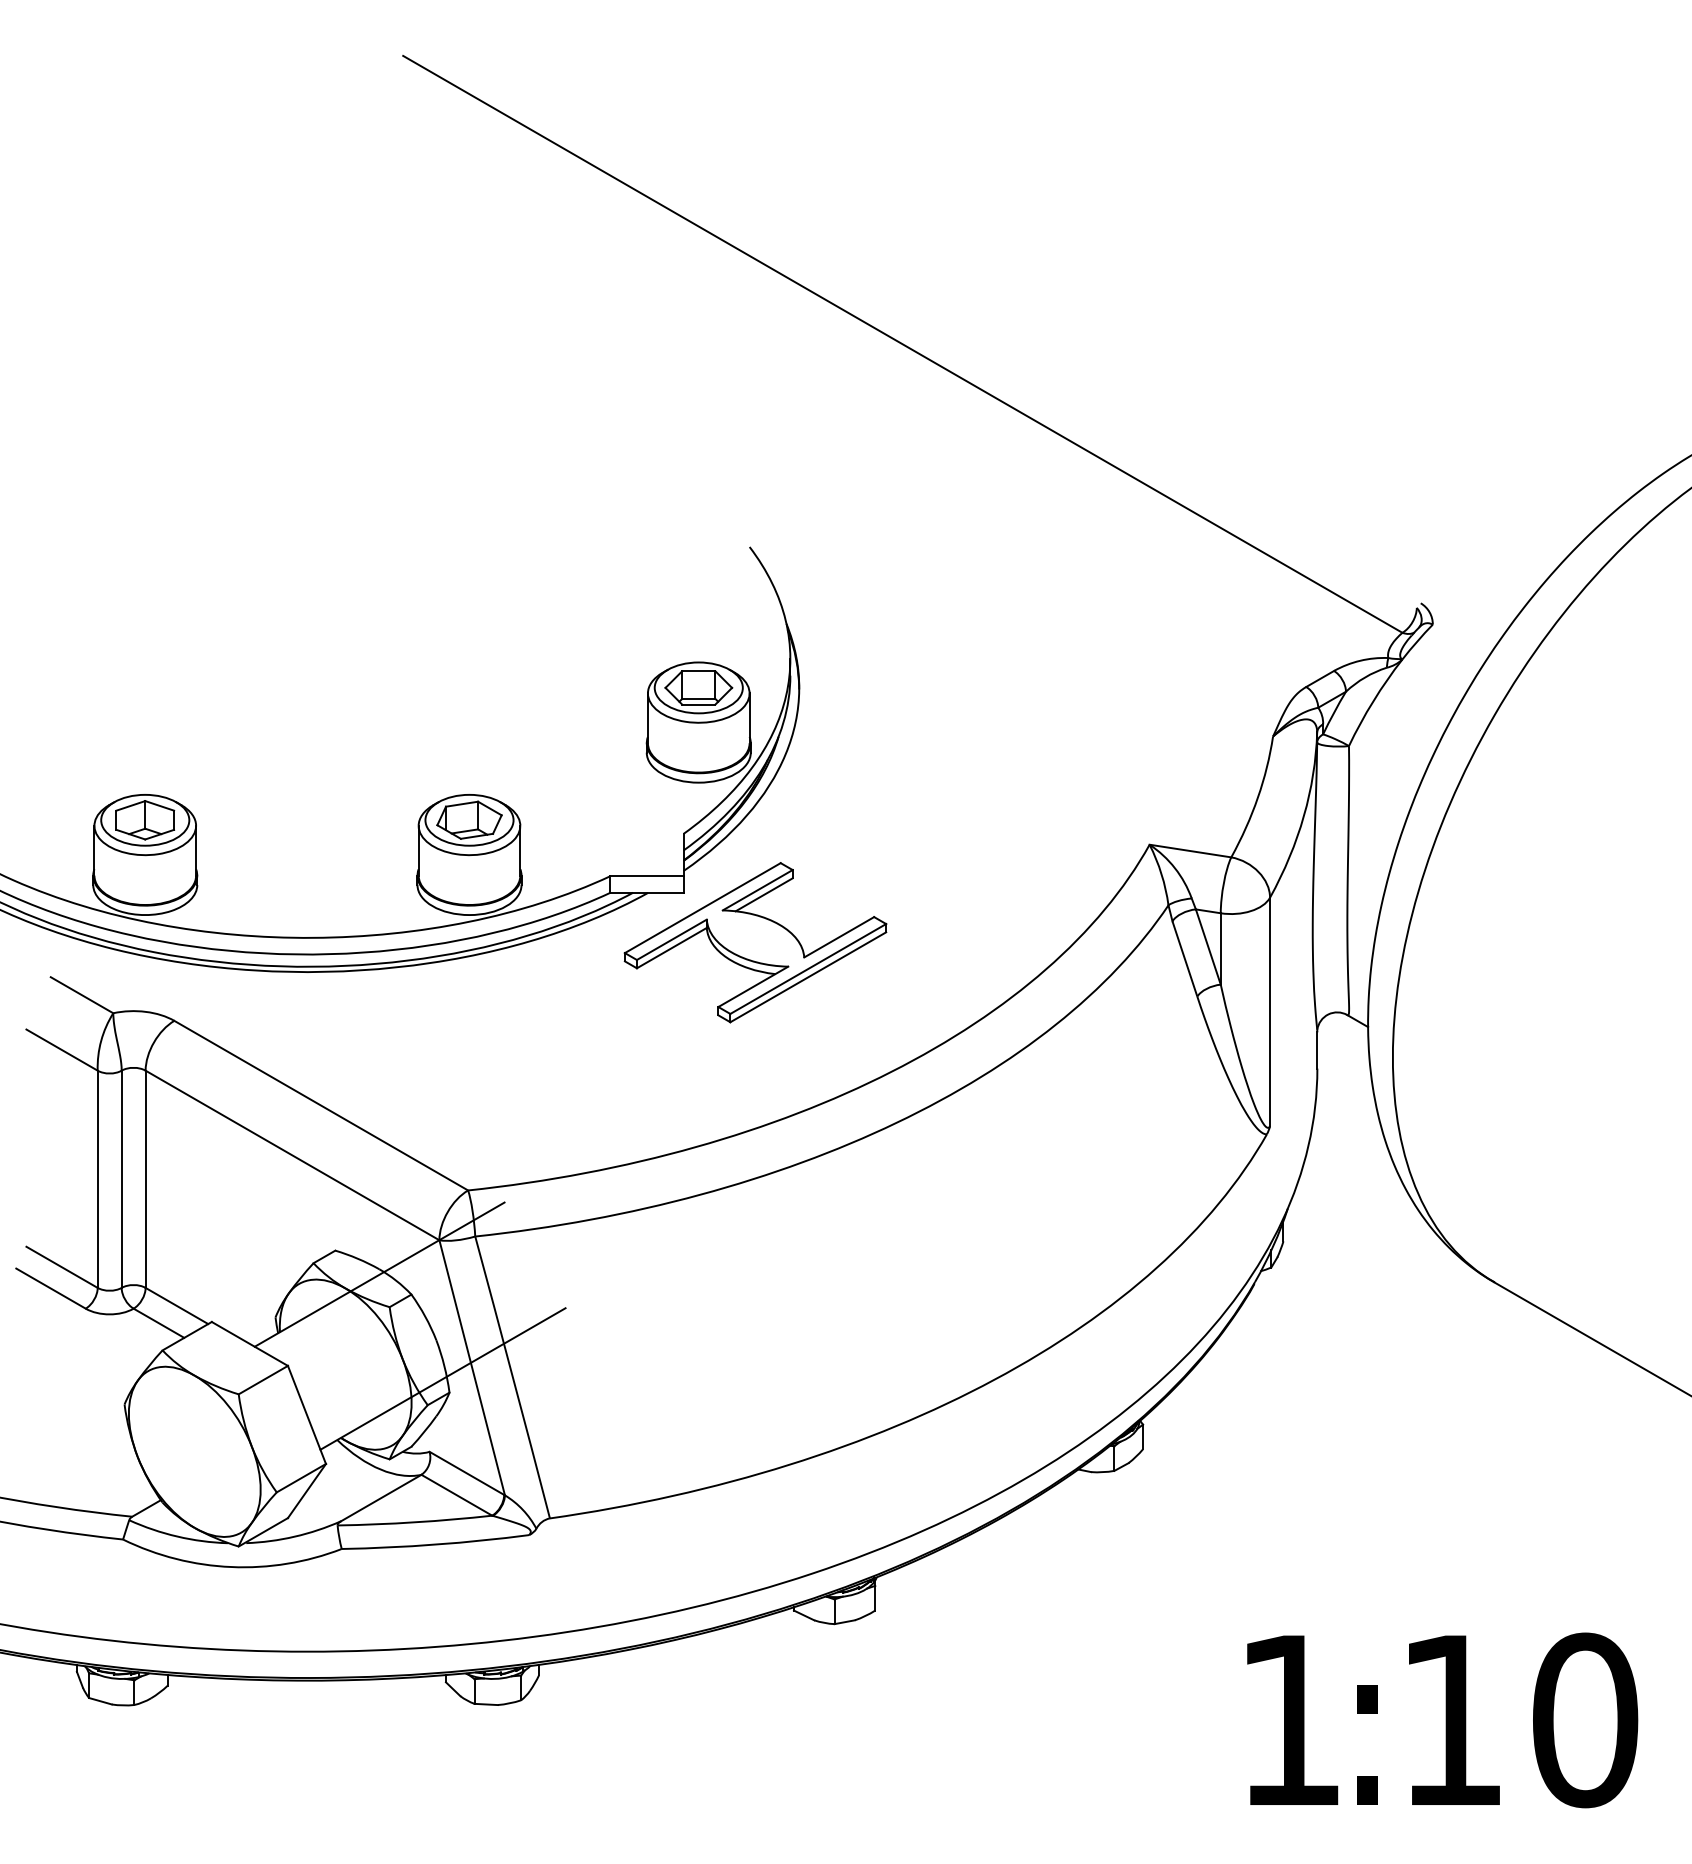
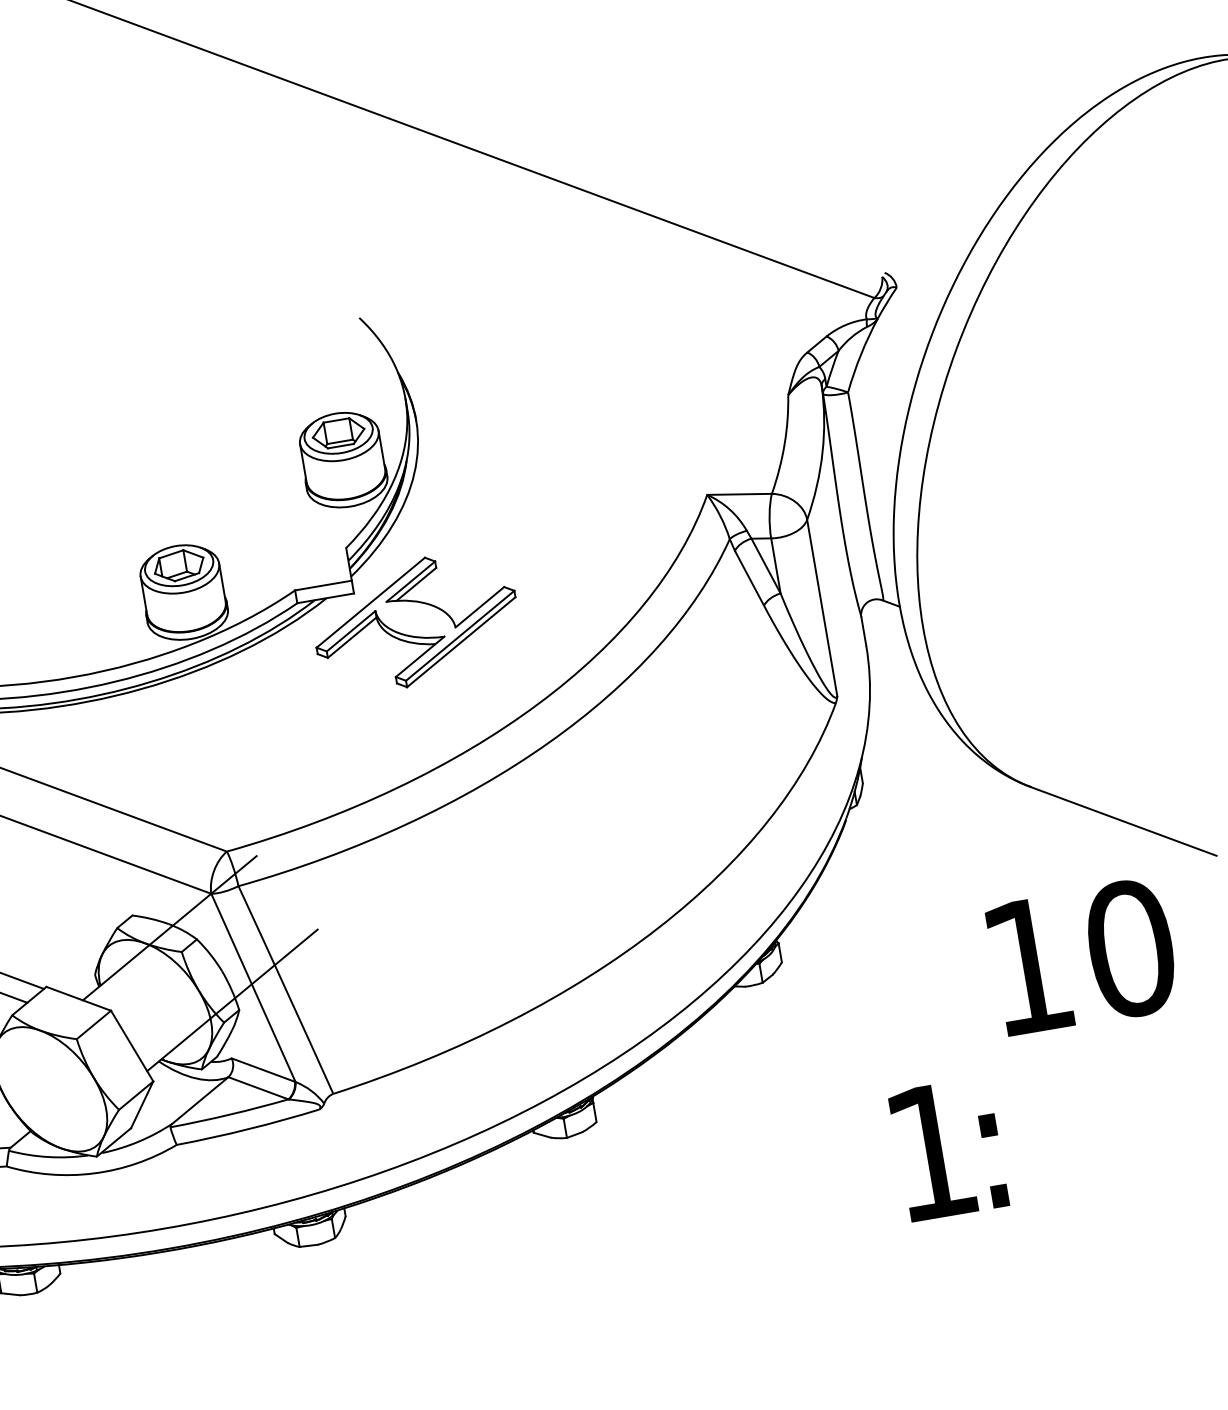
text: (1523, 1720) -> (1083, 957), moved

